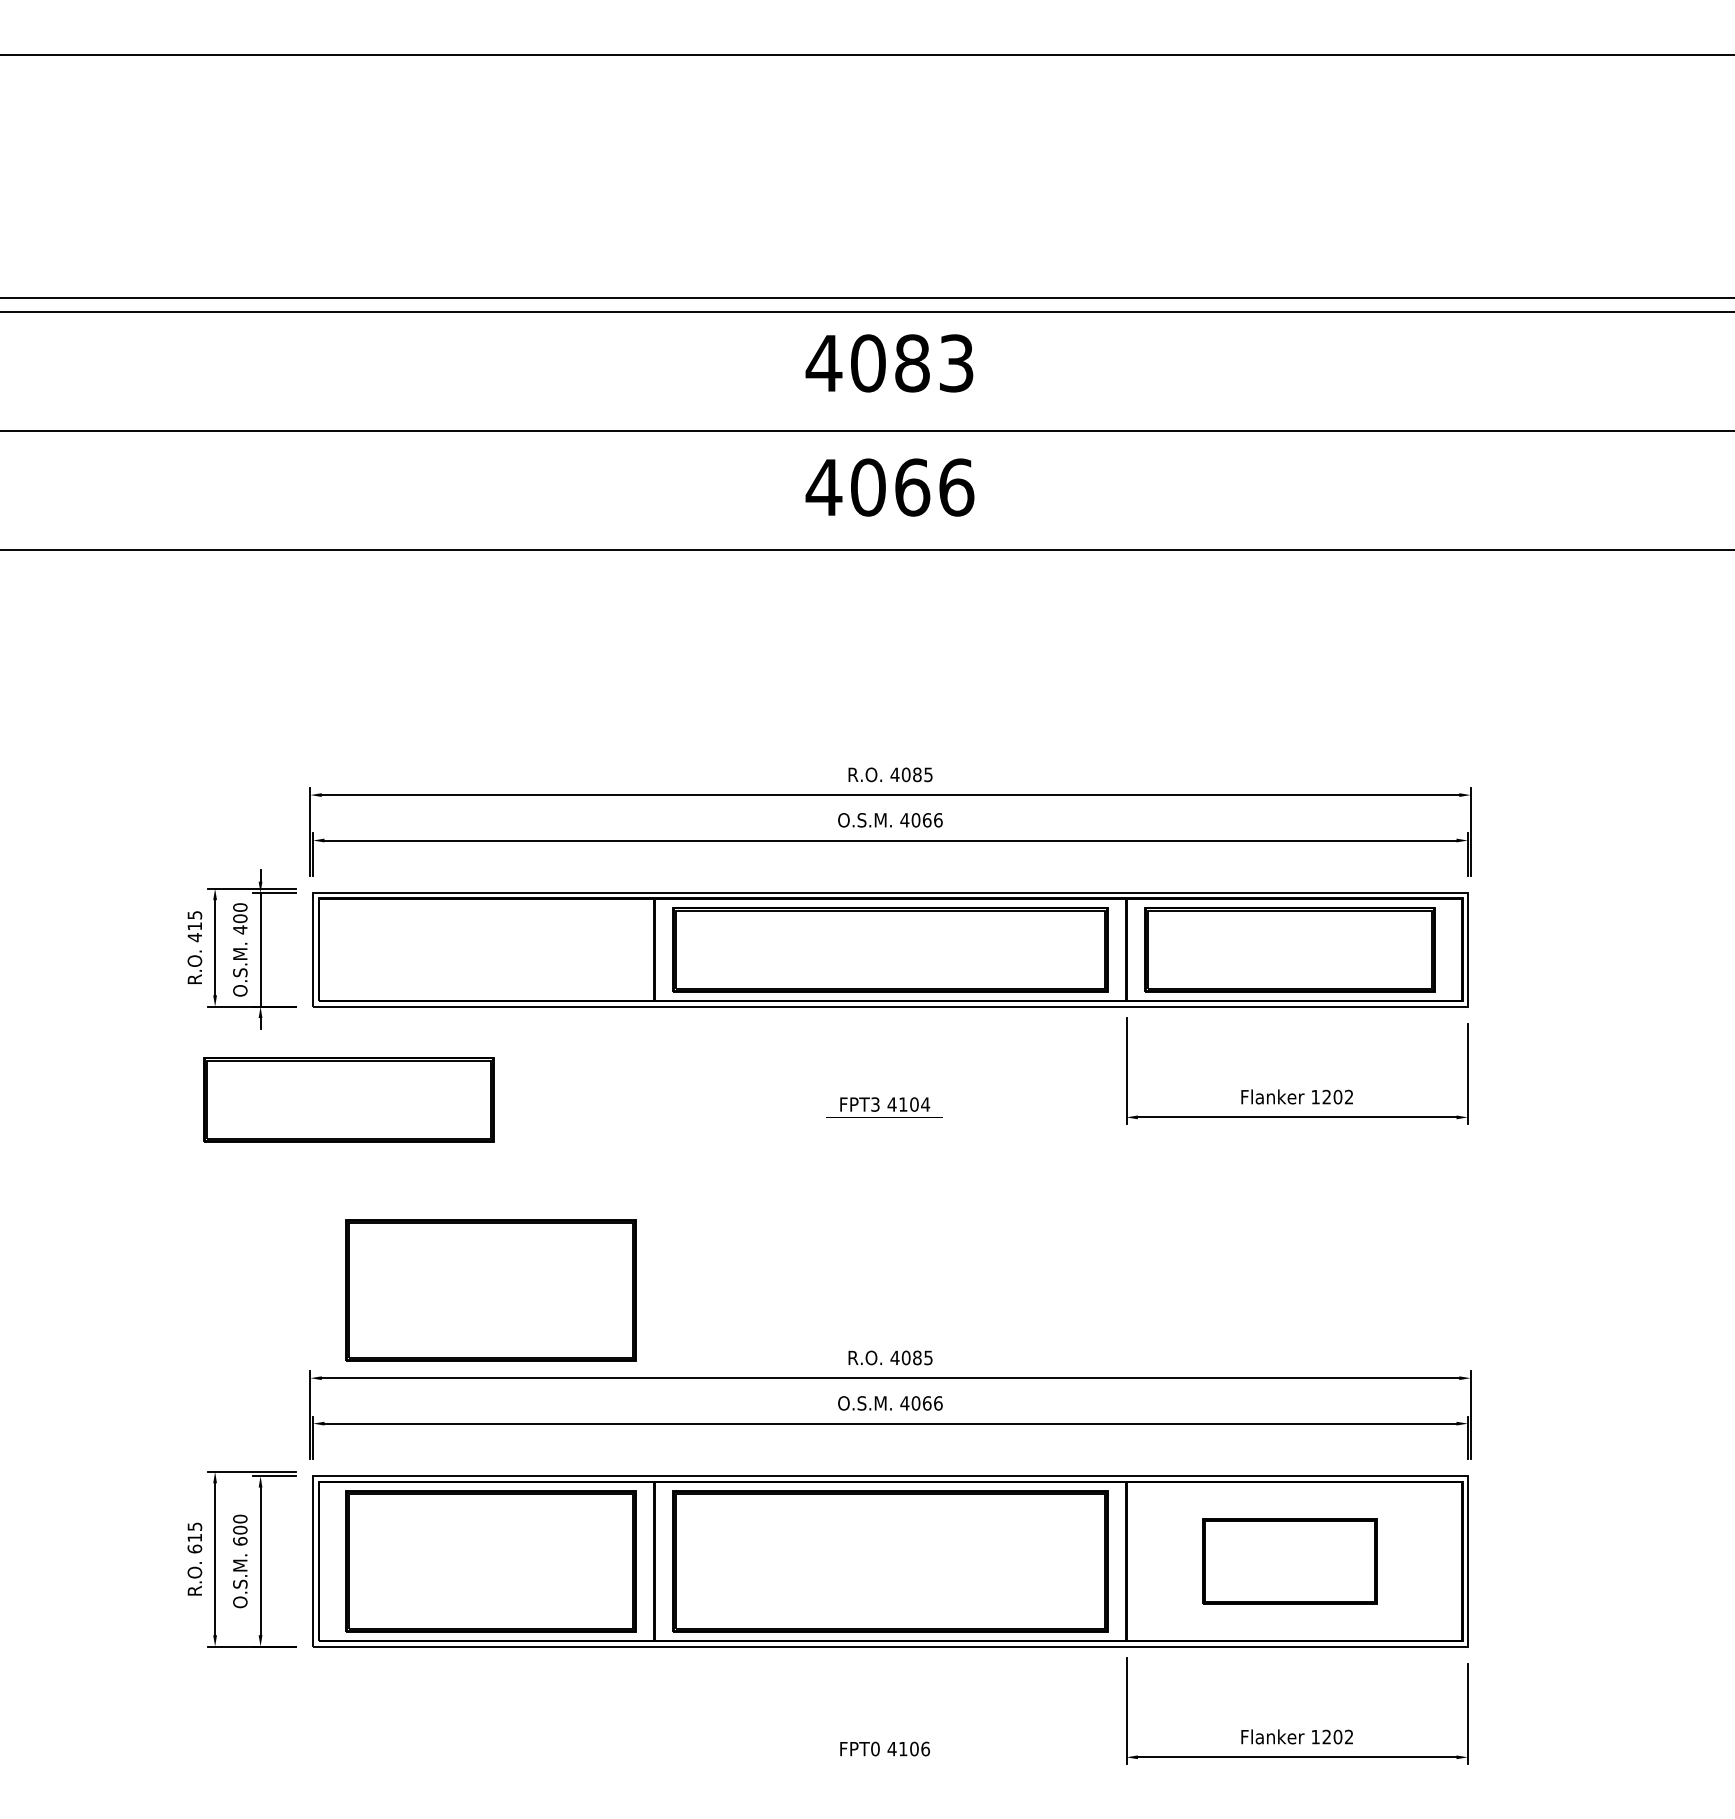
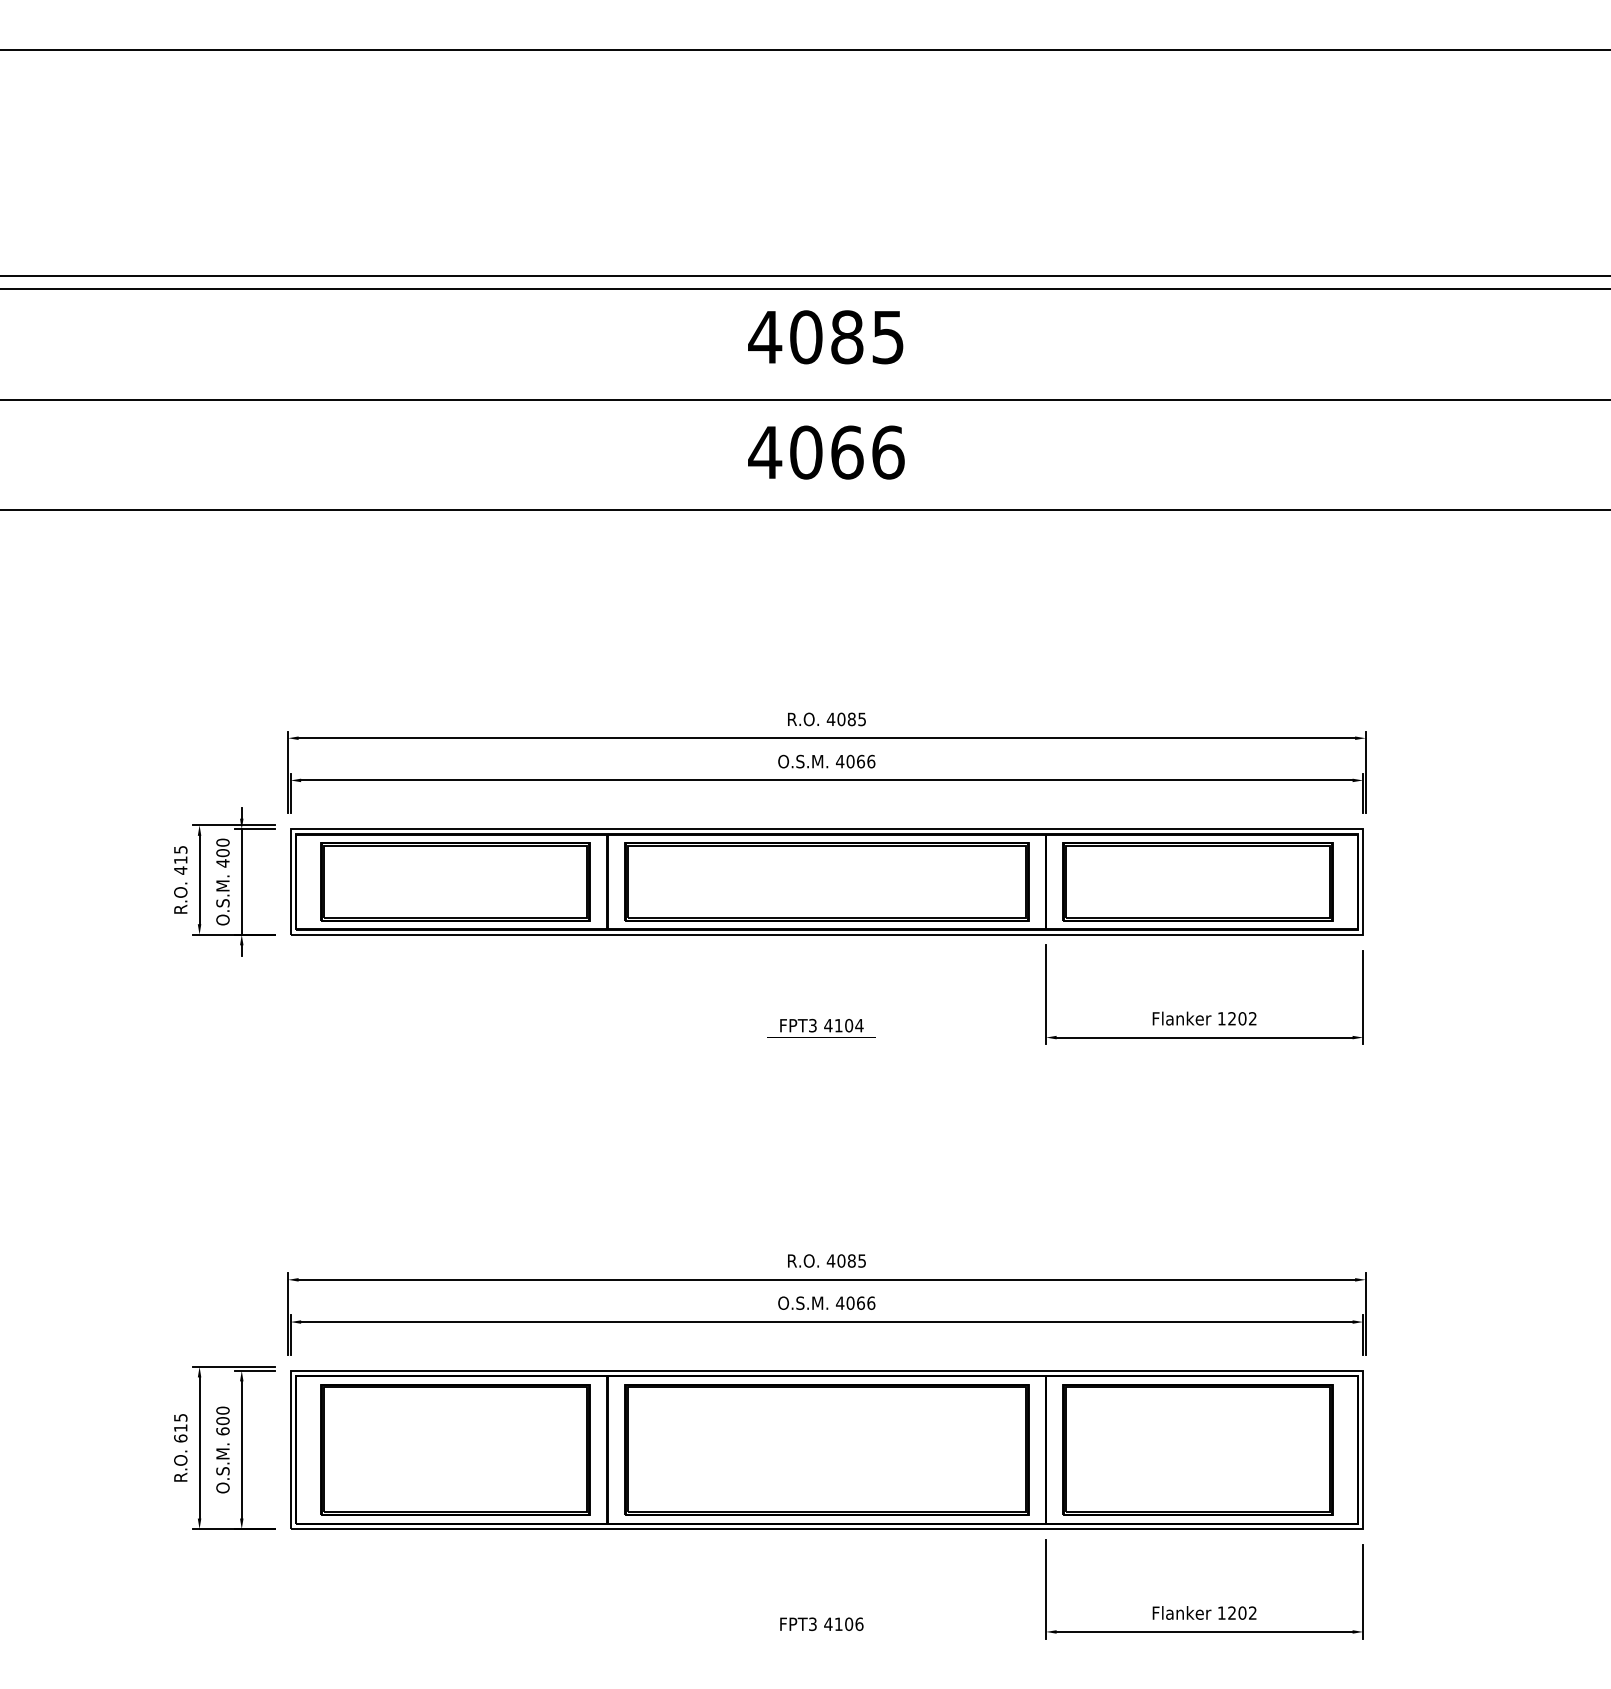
text: (956, 362) -> (888, 336), 4083 -> 4085
part: (348, 1099) -> (455, 881), moved
part: (490, 1290) -> (455, 1198), removed
part: (1289, 1561) -> (1197, 1450), size x1.67
text: (875, 1748) -> (812, 1623), FPT0 -> FPT3

